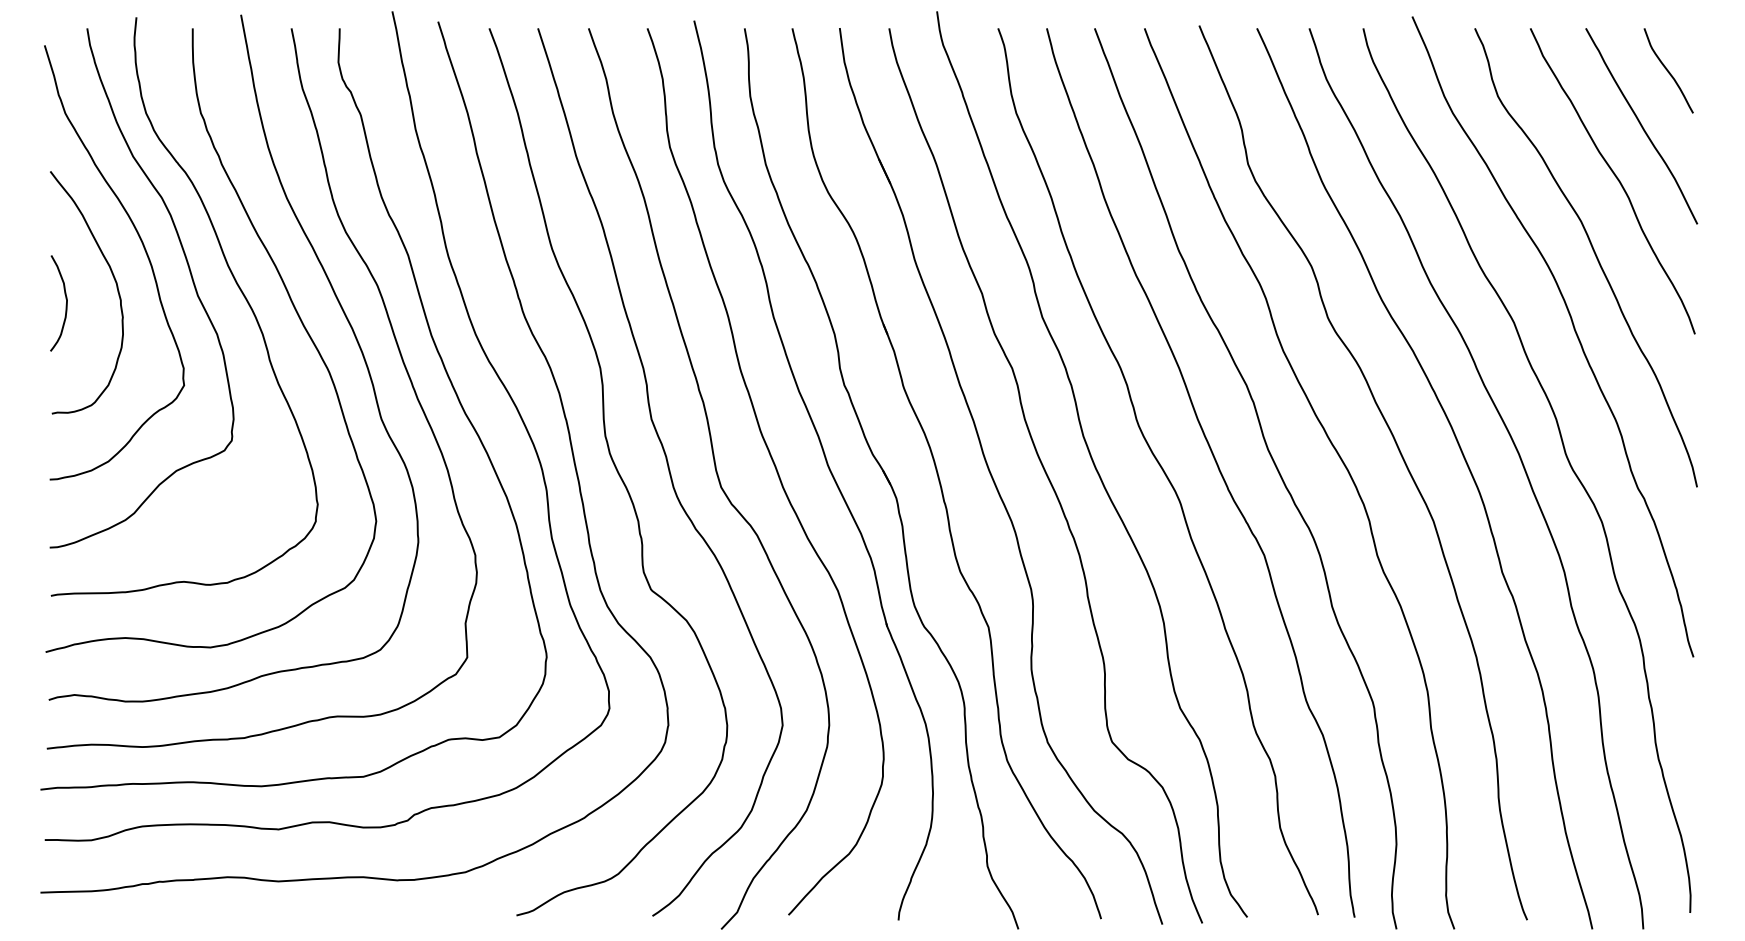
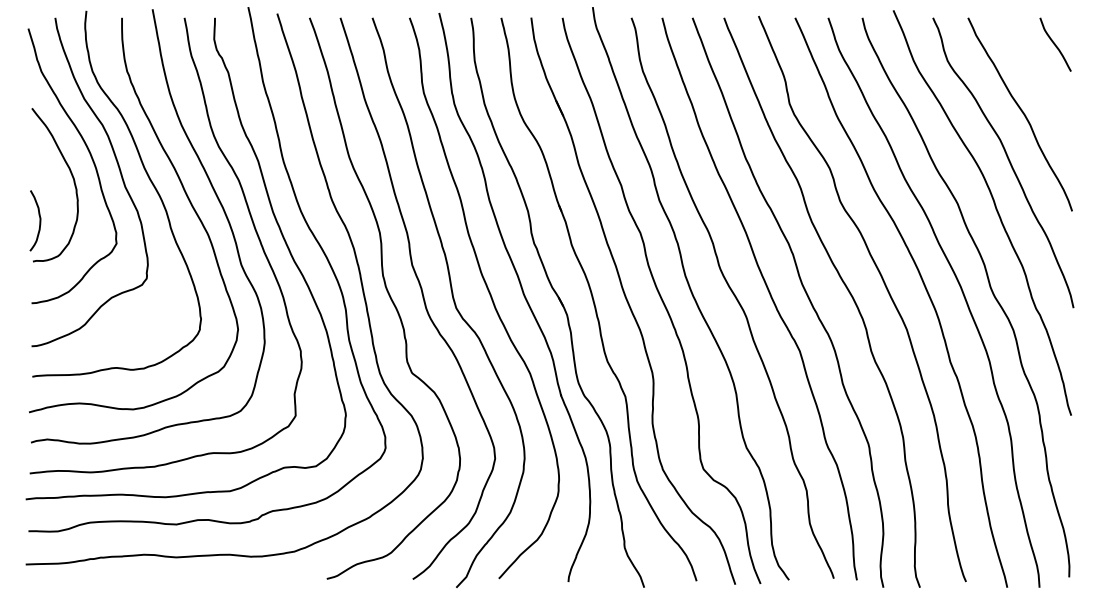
curve: (1641, 125) -> (1038, 79), removed
curve: (65, 302) -> (39, 220), moved

